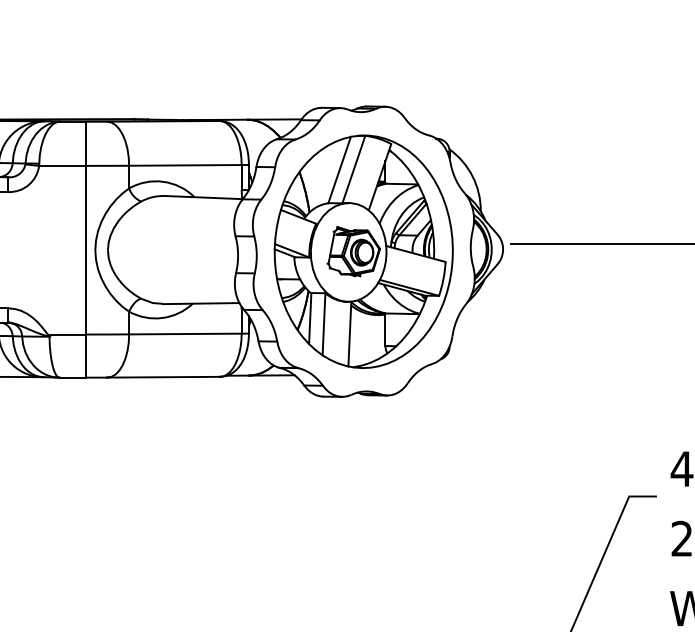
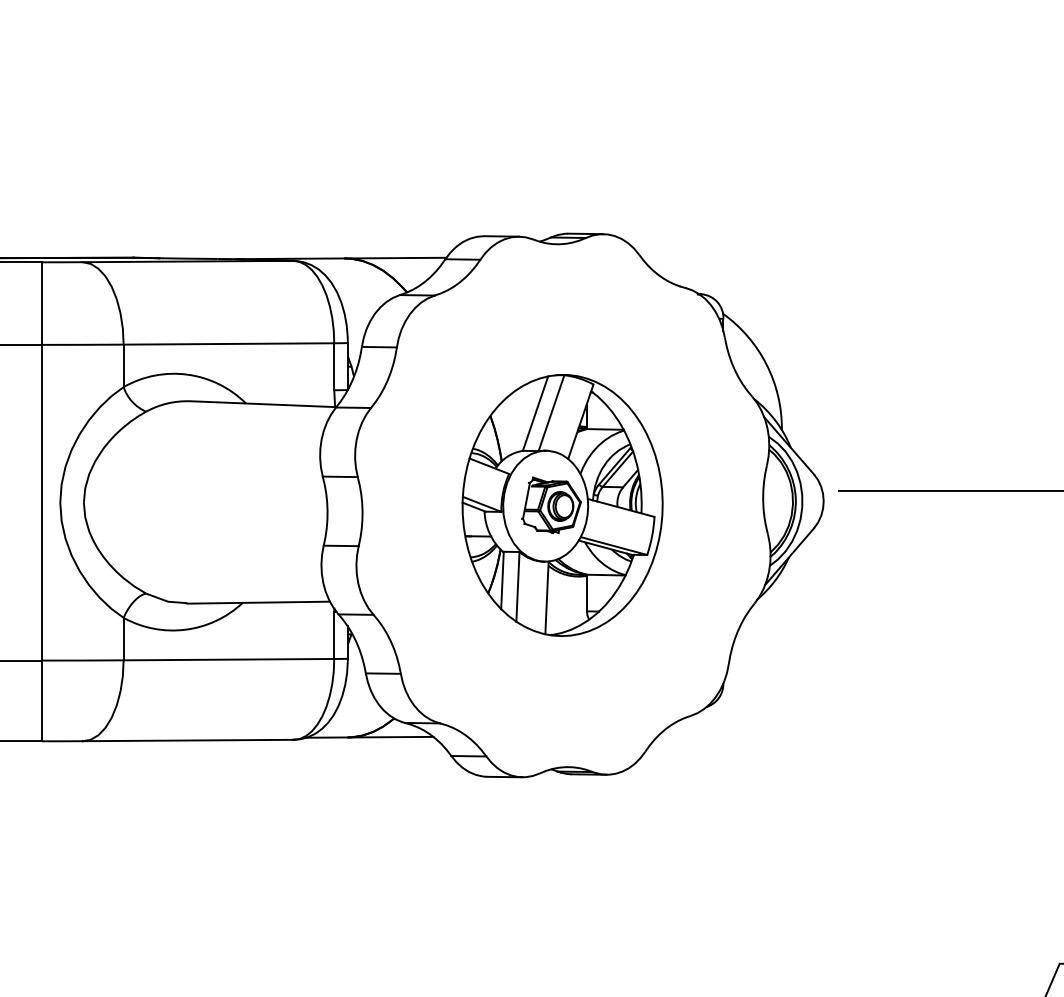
part: (363, 251) -> (562, 505), size x0.6

